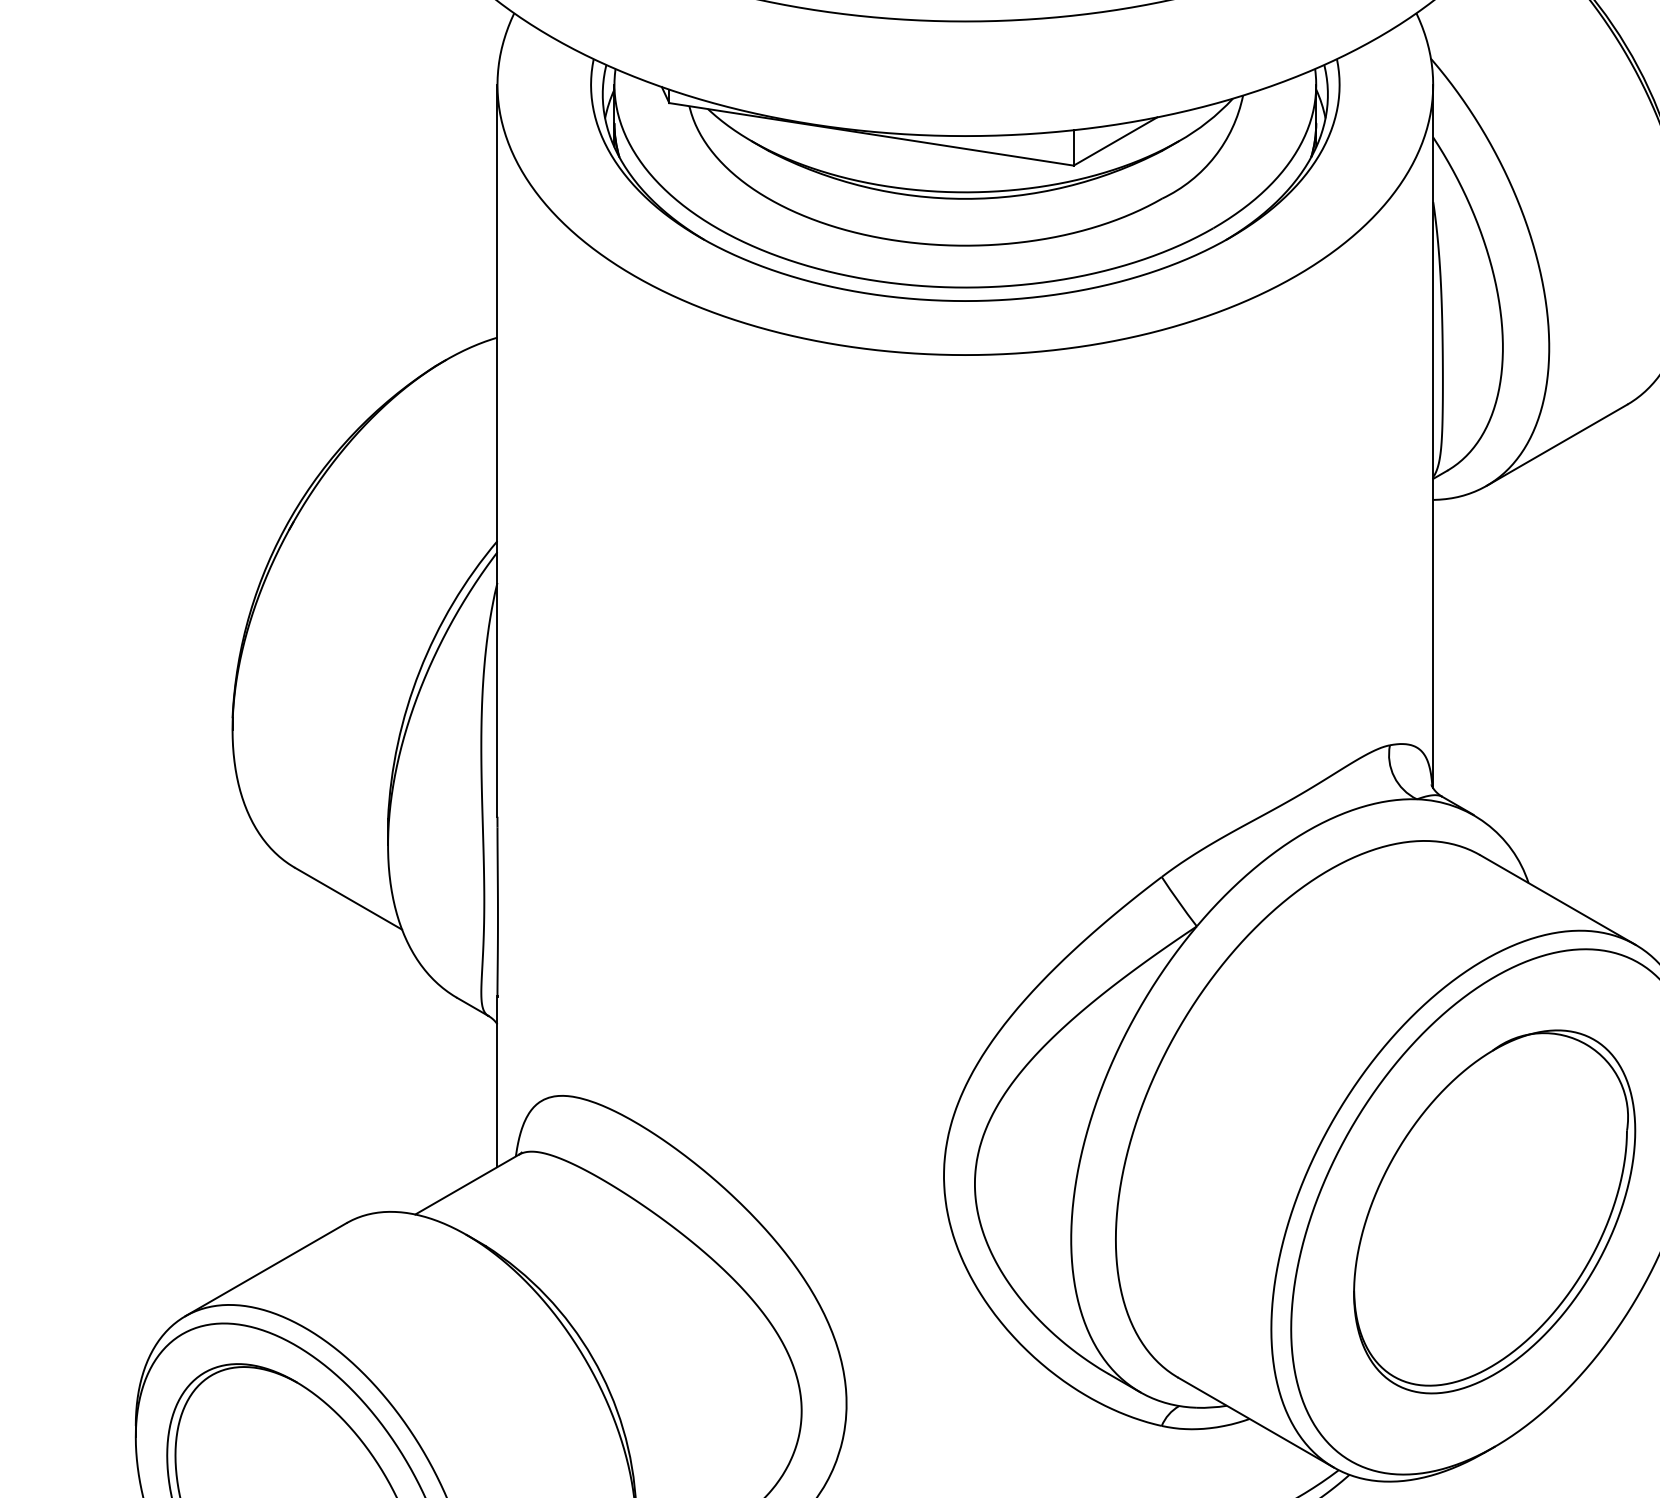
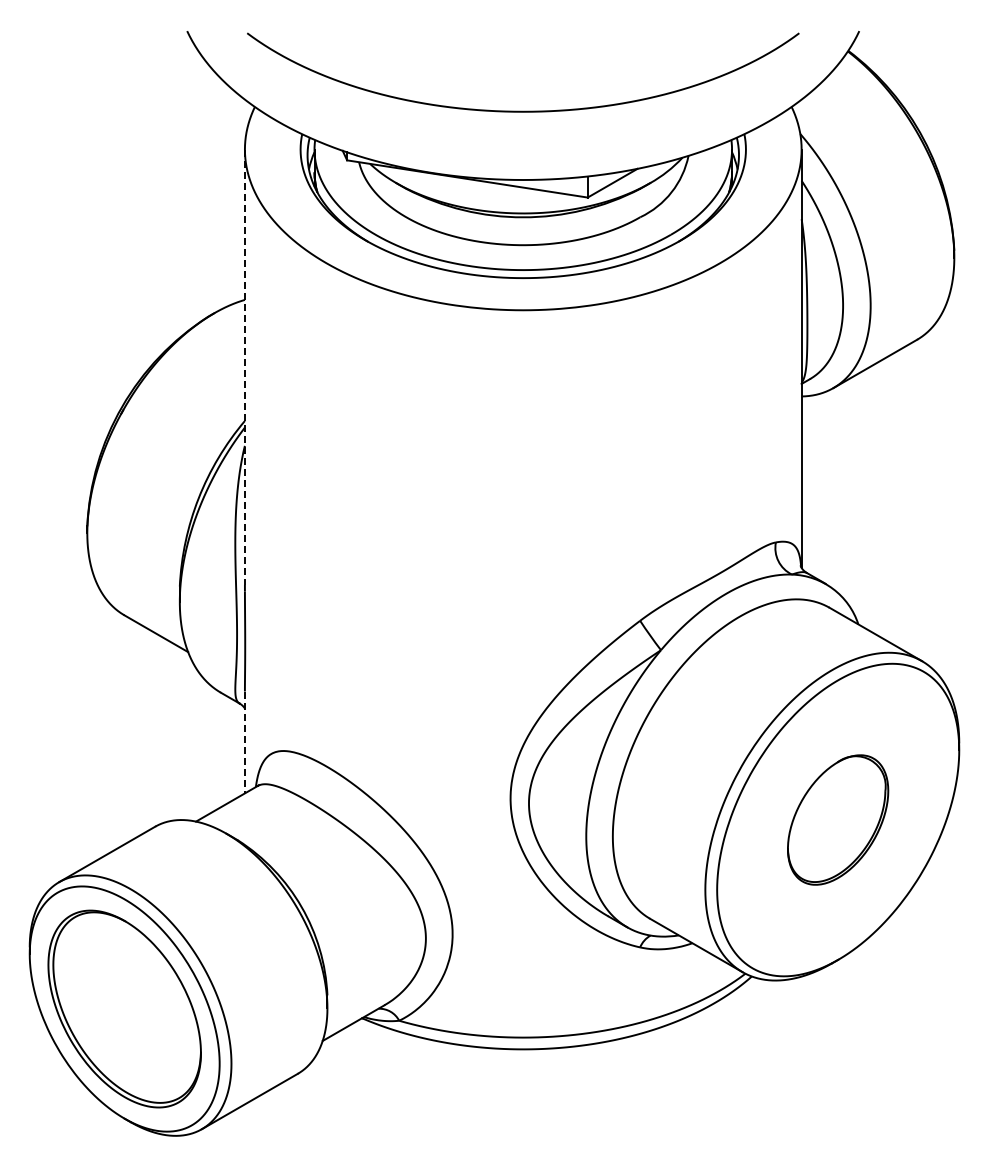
line: (496, 451) -> (244, 367), solid -> dashed
line: (496, 1081) -> (244, 742), solid -> dashed
part: (1493, 1210) -> (837, 819), size x0.6

